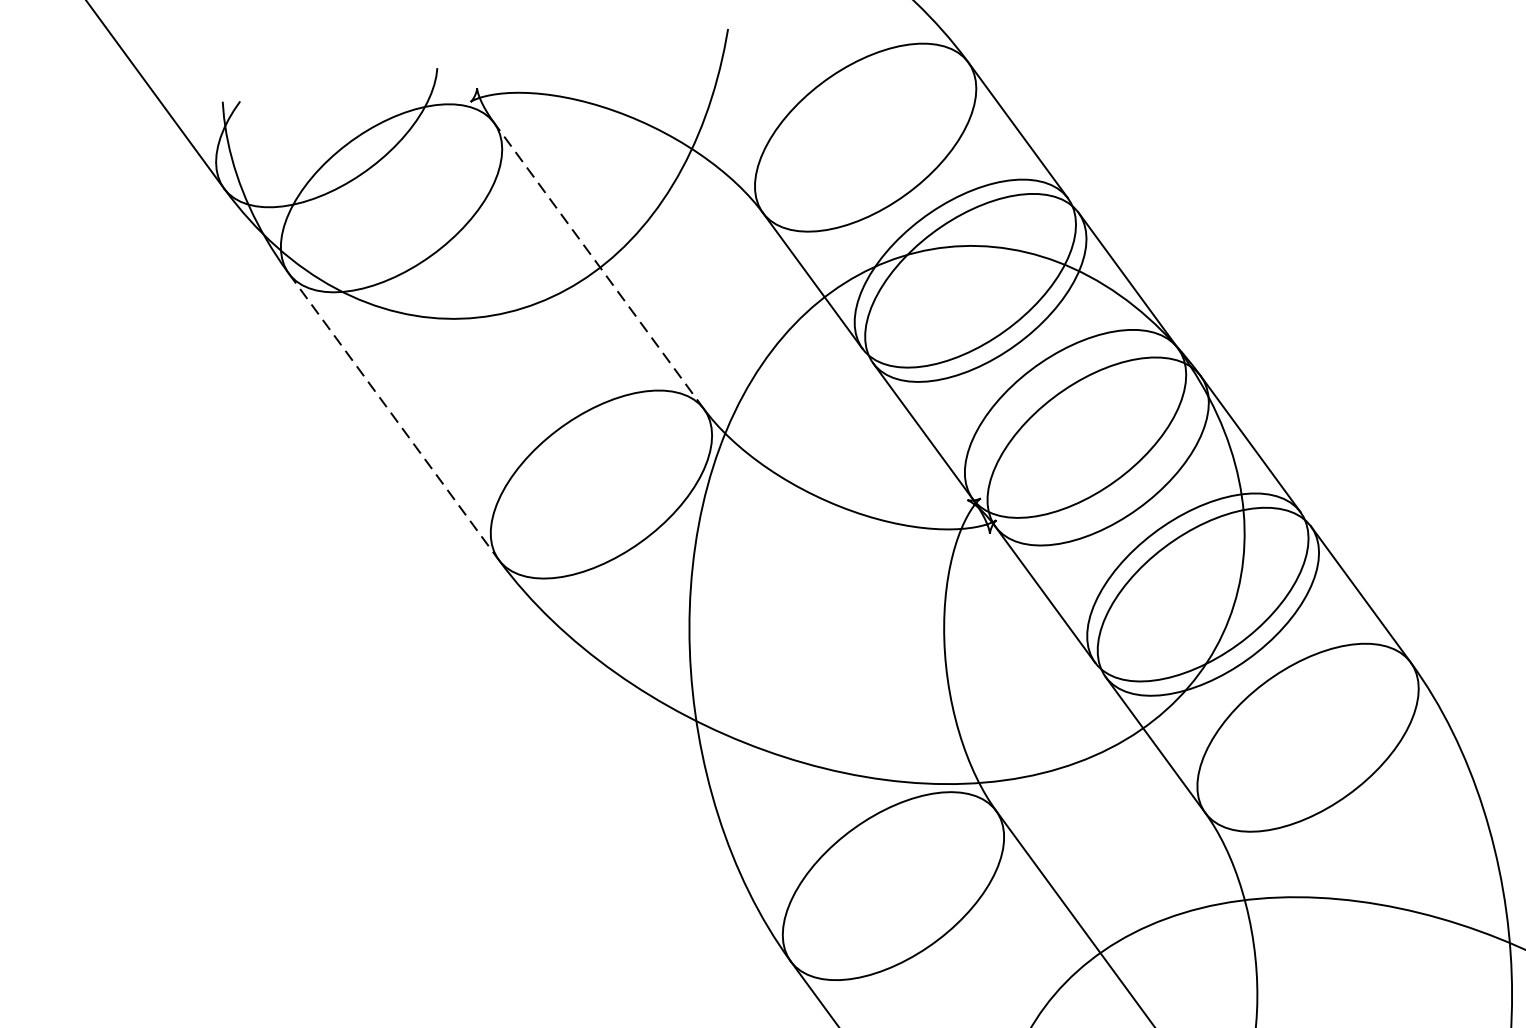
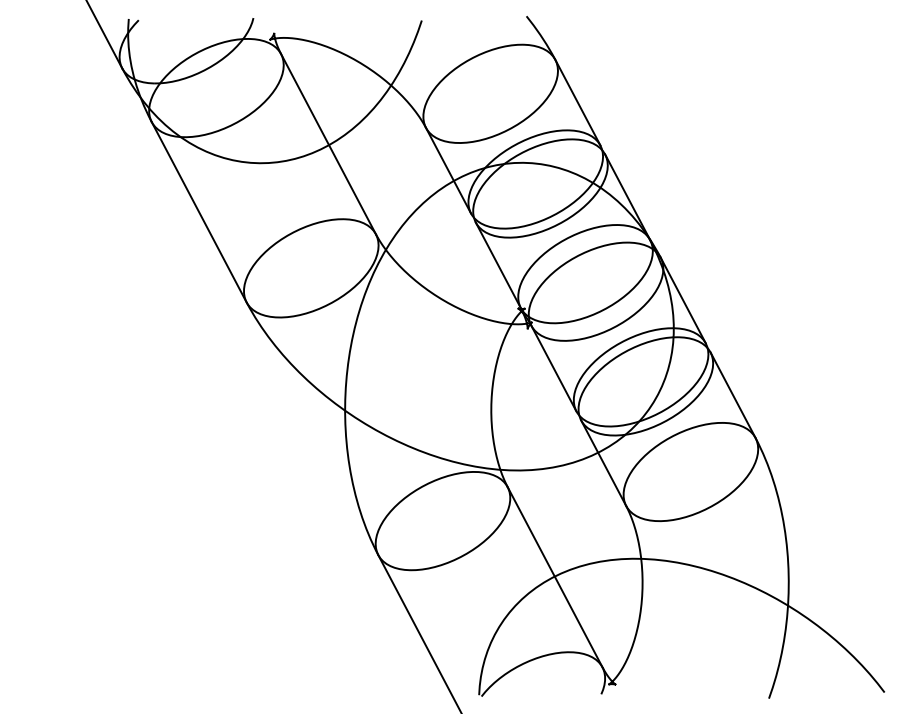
line: (599, 266) -> (328, 144), dashed -> solid
line: (394, 417) -> (199, 212), dashed -> solid

